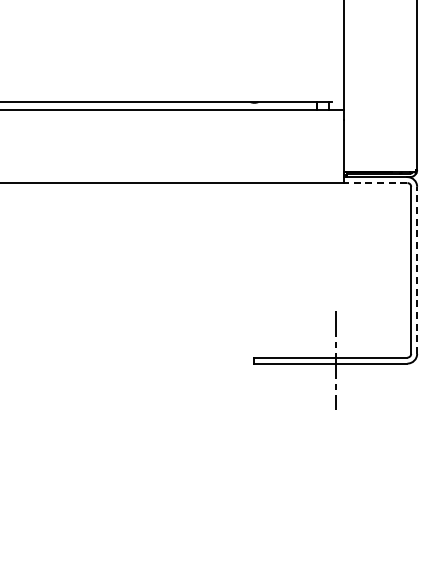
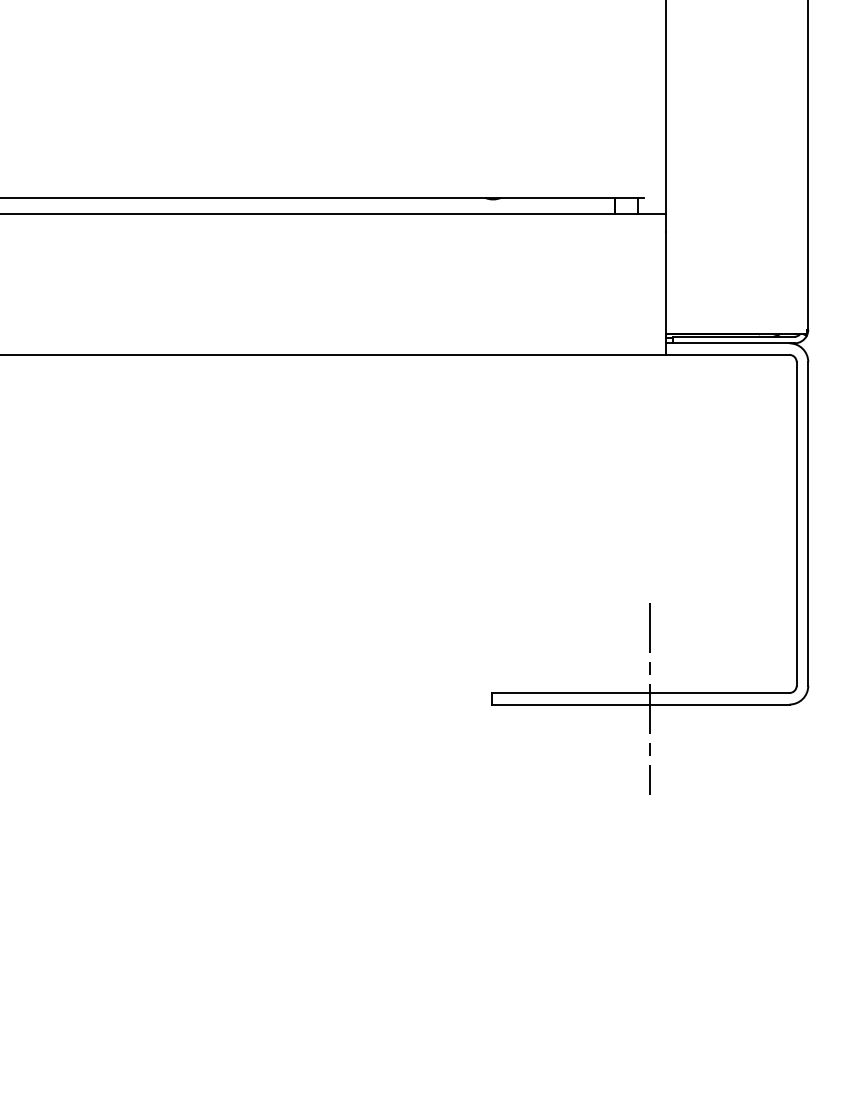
line: (375, 183) -> (727, 355), dashed -> solid
line: (417, 270) -> (808, 524), dashed -> solid

